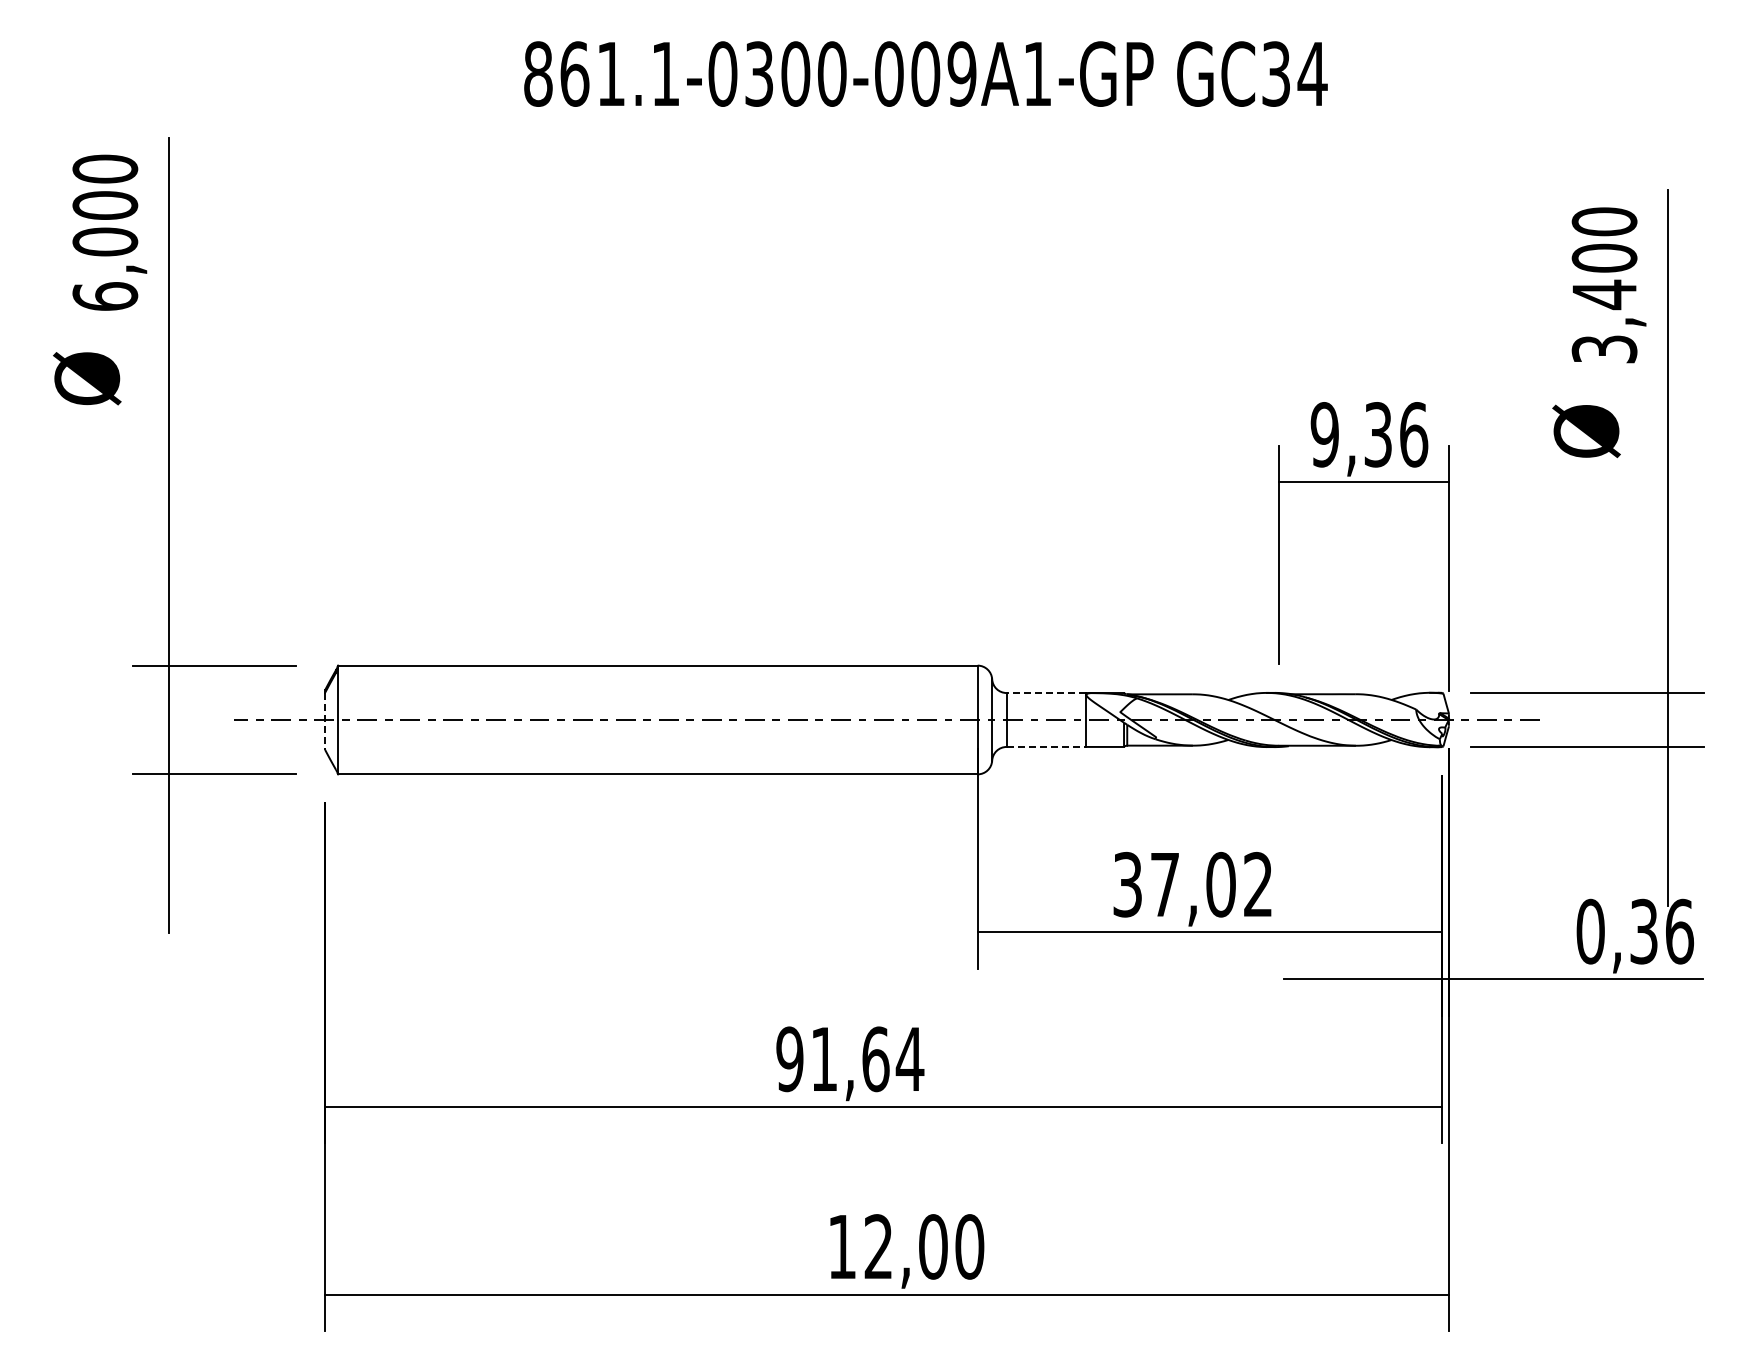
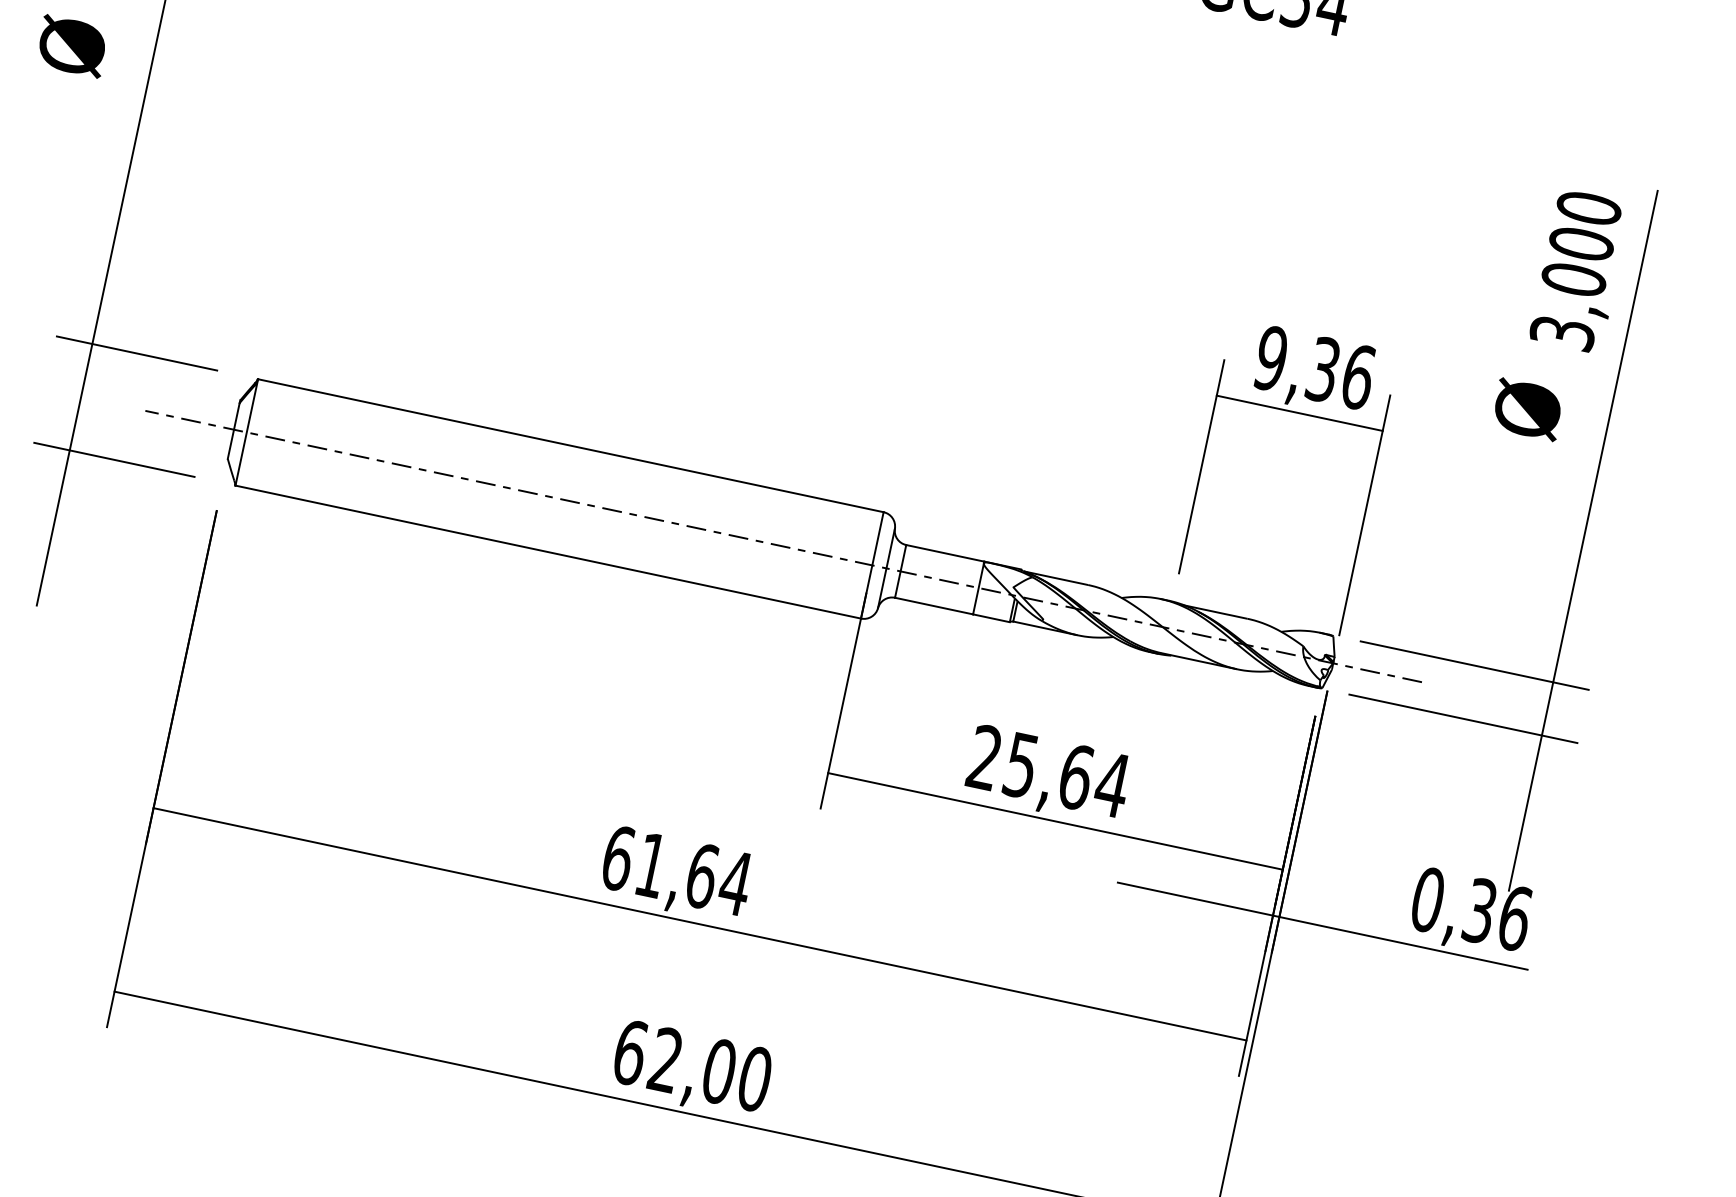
text: (1604, 294) -> (1573, 279), 3,400 -> 3,000
line: (1046, 693) -> (945, 553), dashed -> solid
line: (325, 721) -> (234, 431), dashed -> solid
line: (1046, 746) -> (934, 605), dashed -> solid
text: (1193, 884) -> (1049, 771), 37,02 -> 25,64
text: (789, 1059) -> (617, 858), 91,64 -> 61,64
text: (842, 1246) -> (630, 1052), 12,00 -> 62,00

